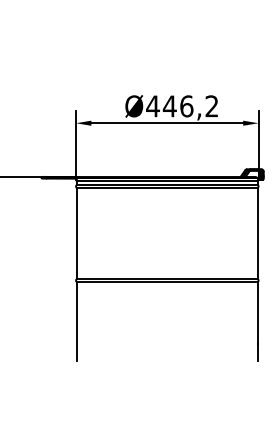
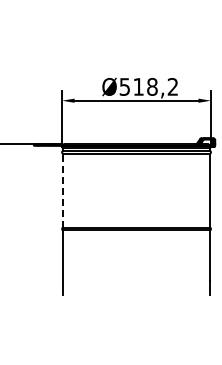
text: (169, 105) -> (138, 86), Ø446,2 -> Ø518,2
line: (76, 233) -> (62, 190), solid -> dashed

